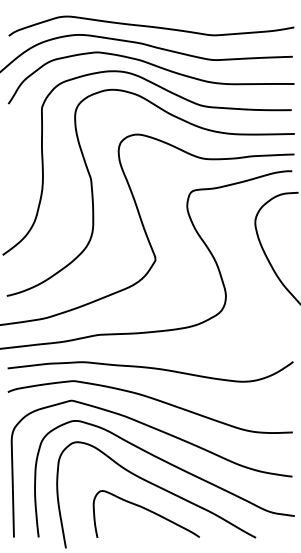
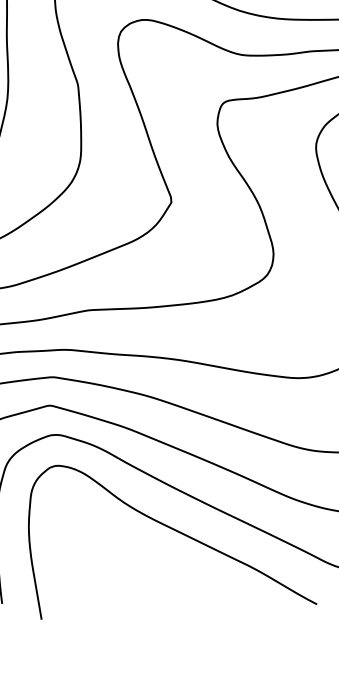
curve: (146, 510) -> (158, 564), removed

